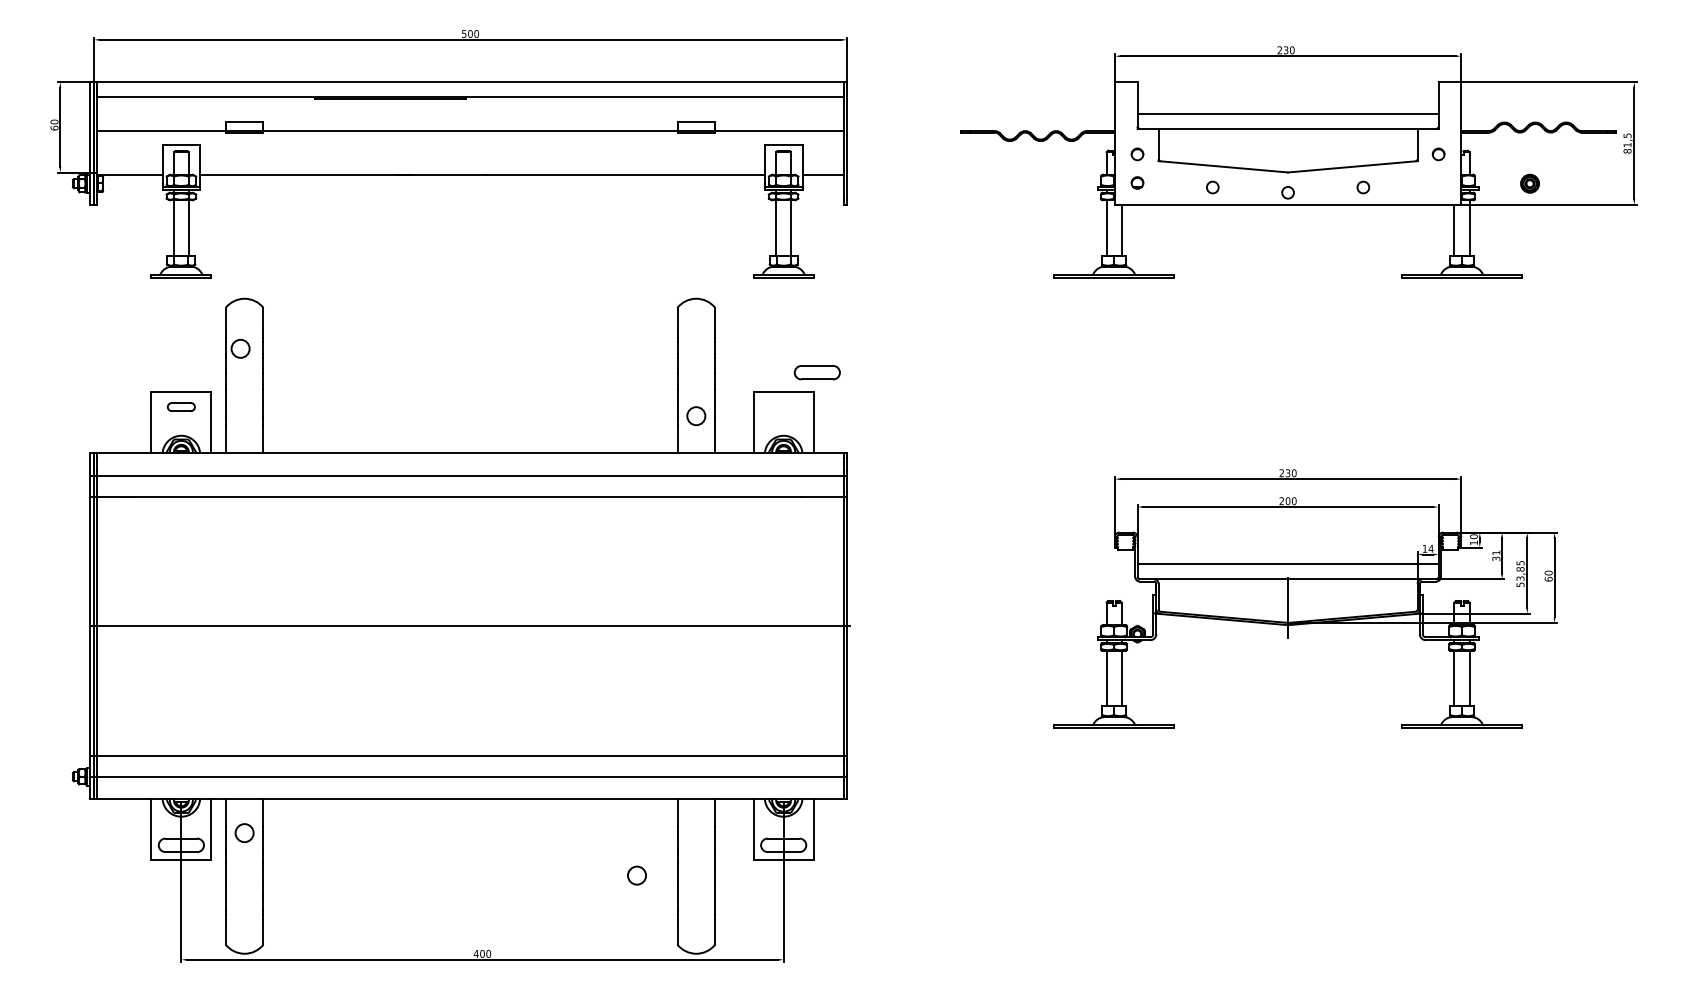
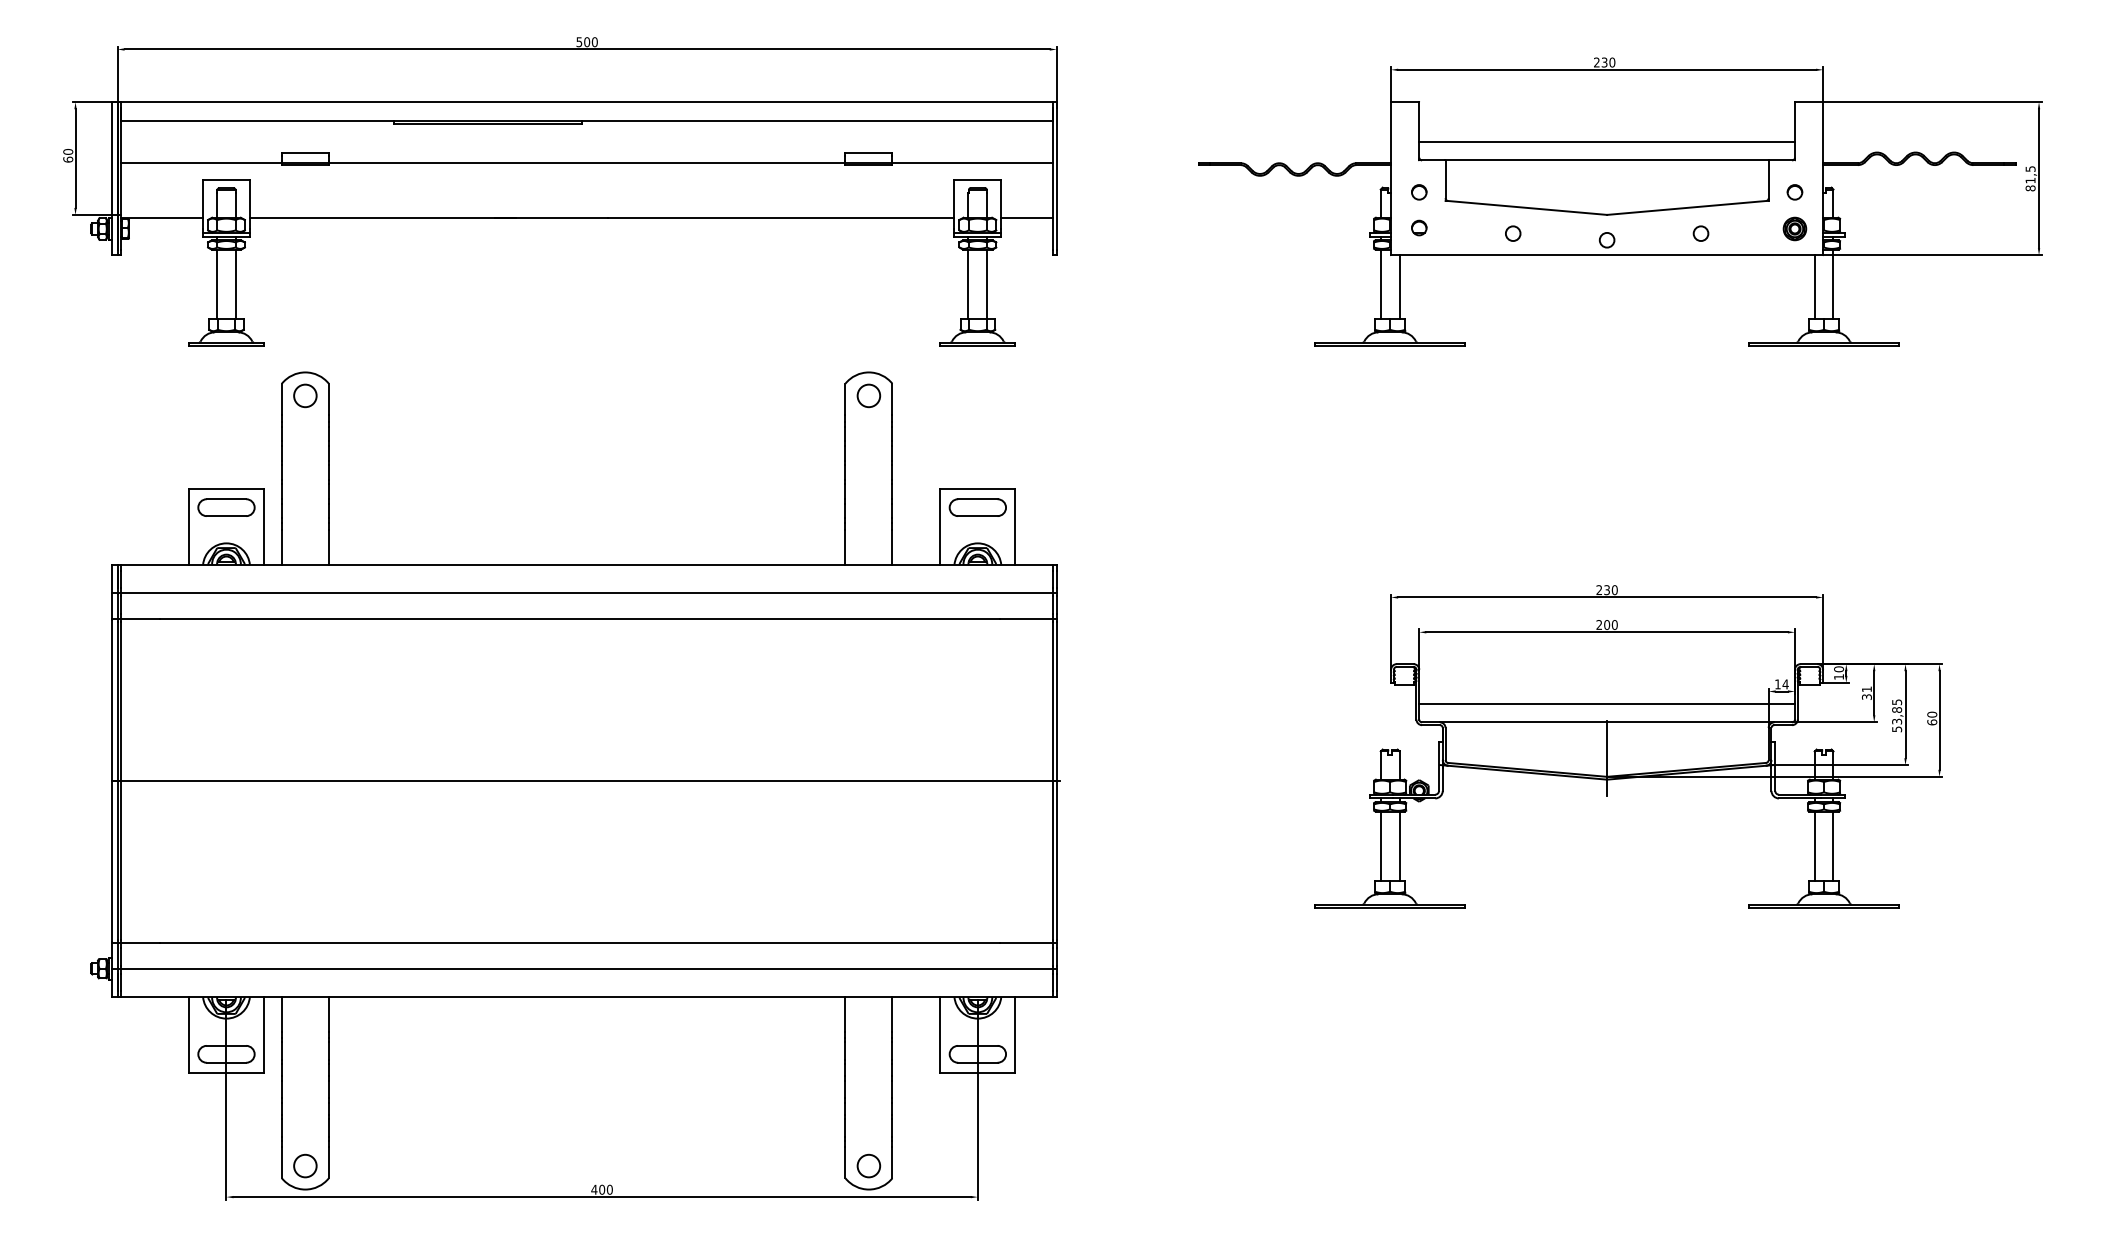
part: (1529, 183) -> (1794, 228), moved
circle: (240, 348) -> (305, 395), moved
part: (817, 372) -> (977, 507), moved
part: (181, 407) -> (226, 507), size x1.67
circle: (696, 415) -> (868, 395), moved
circle: (244, 832) -> (305, 1165), moved
circle: (636, 875) -> (868, 1165), moved

